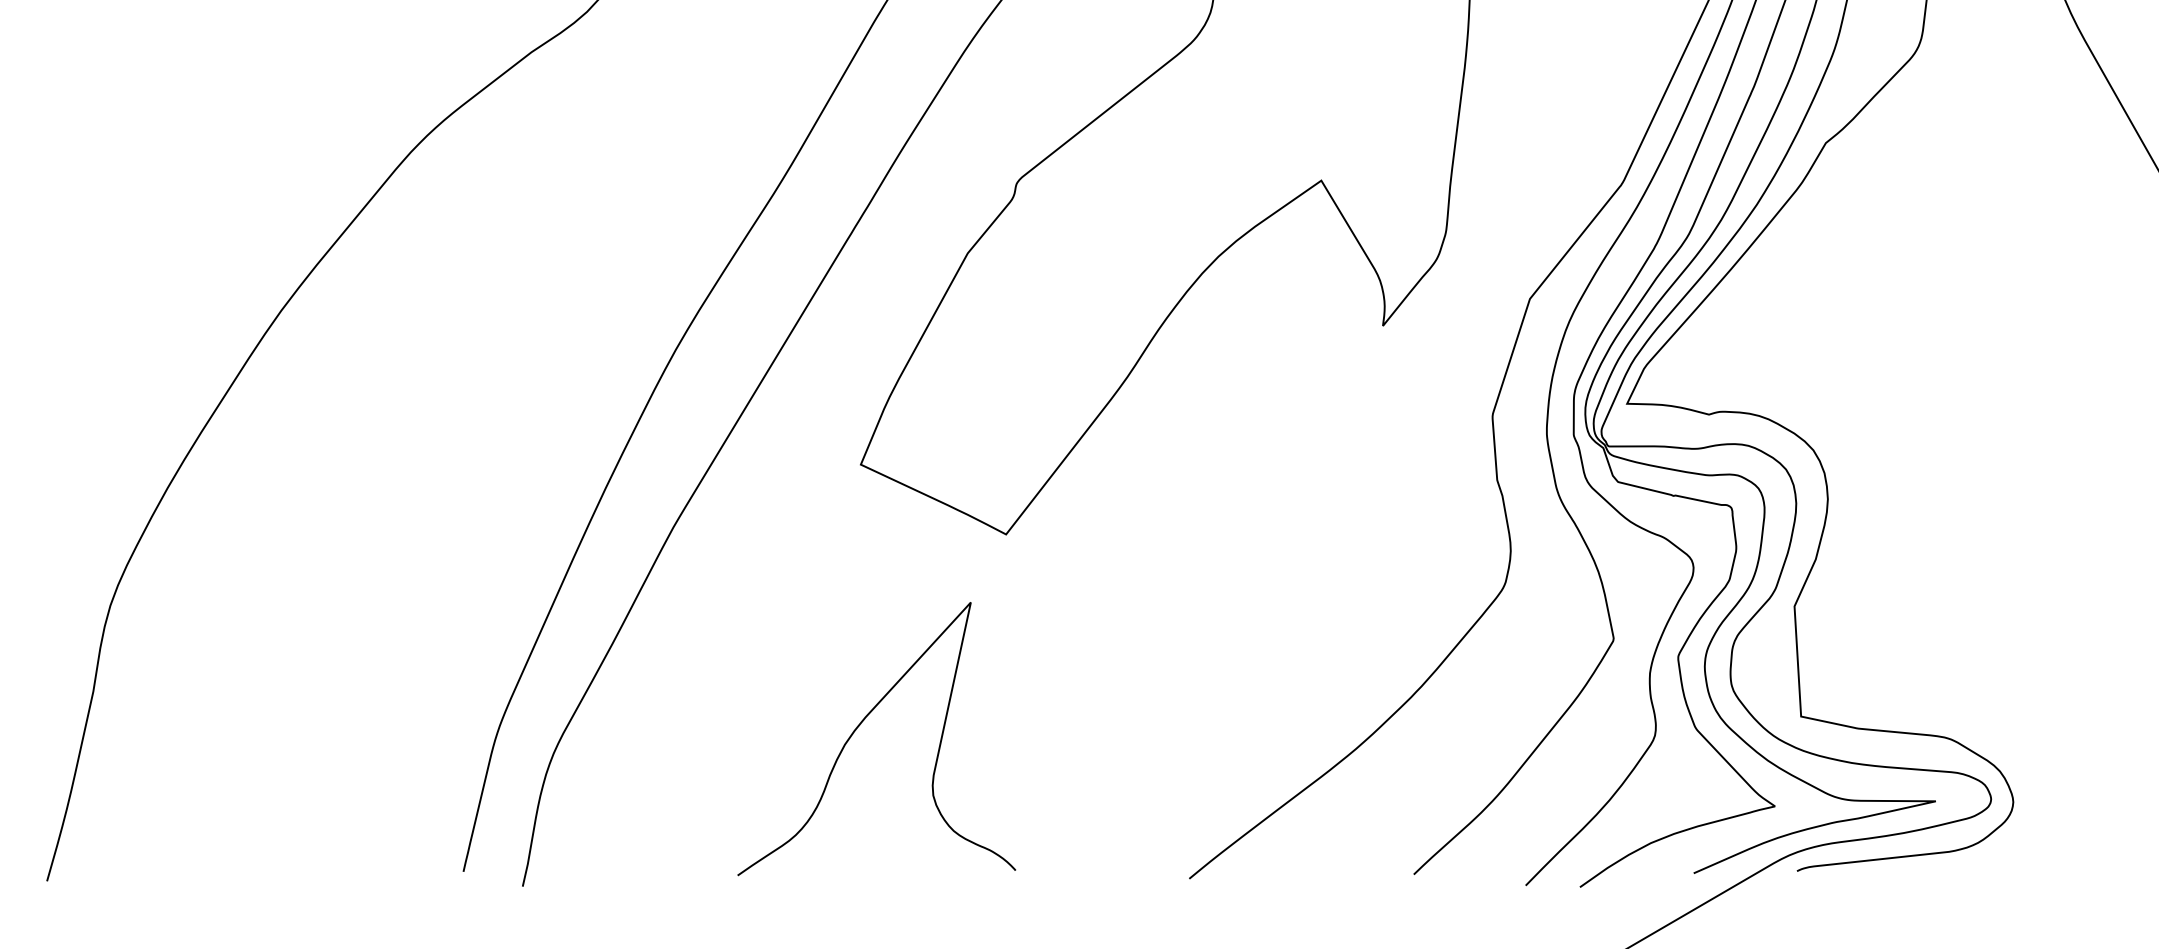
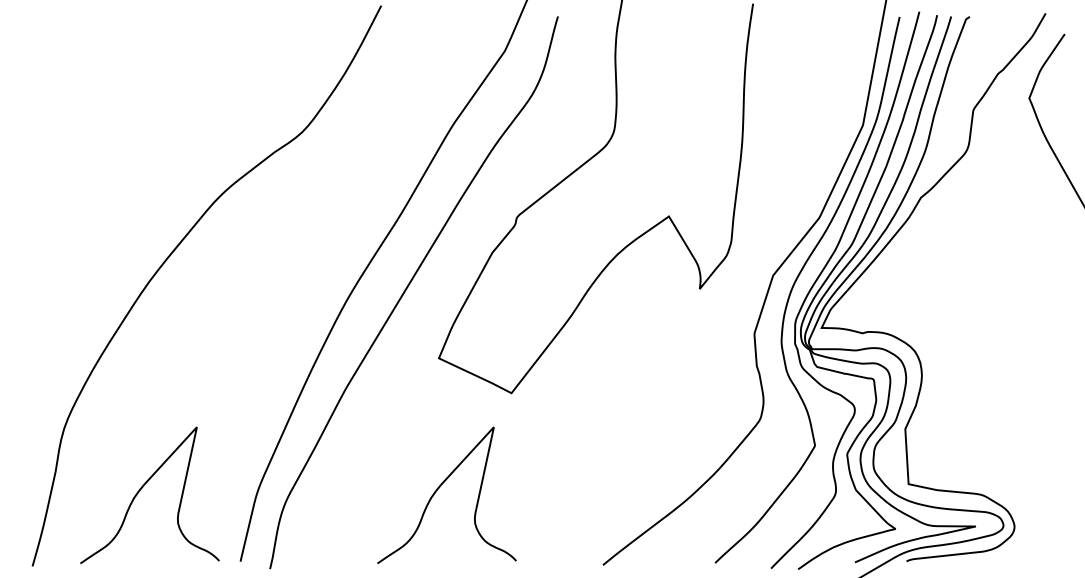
curve: (269, 723) -> (143, 487), added

